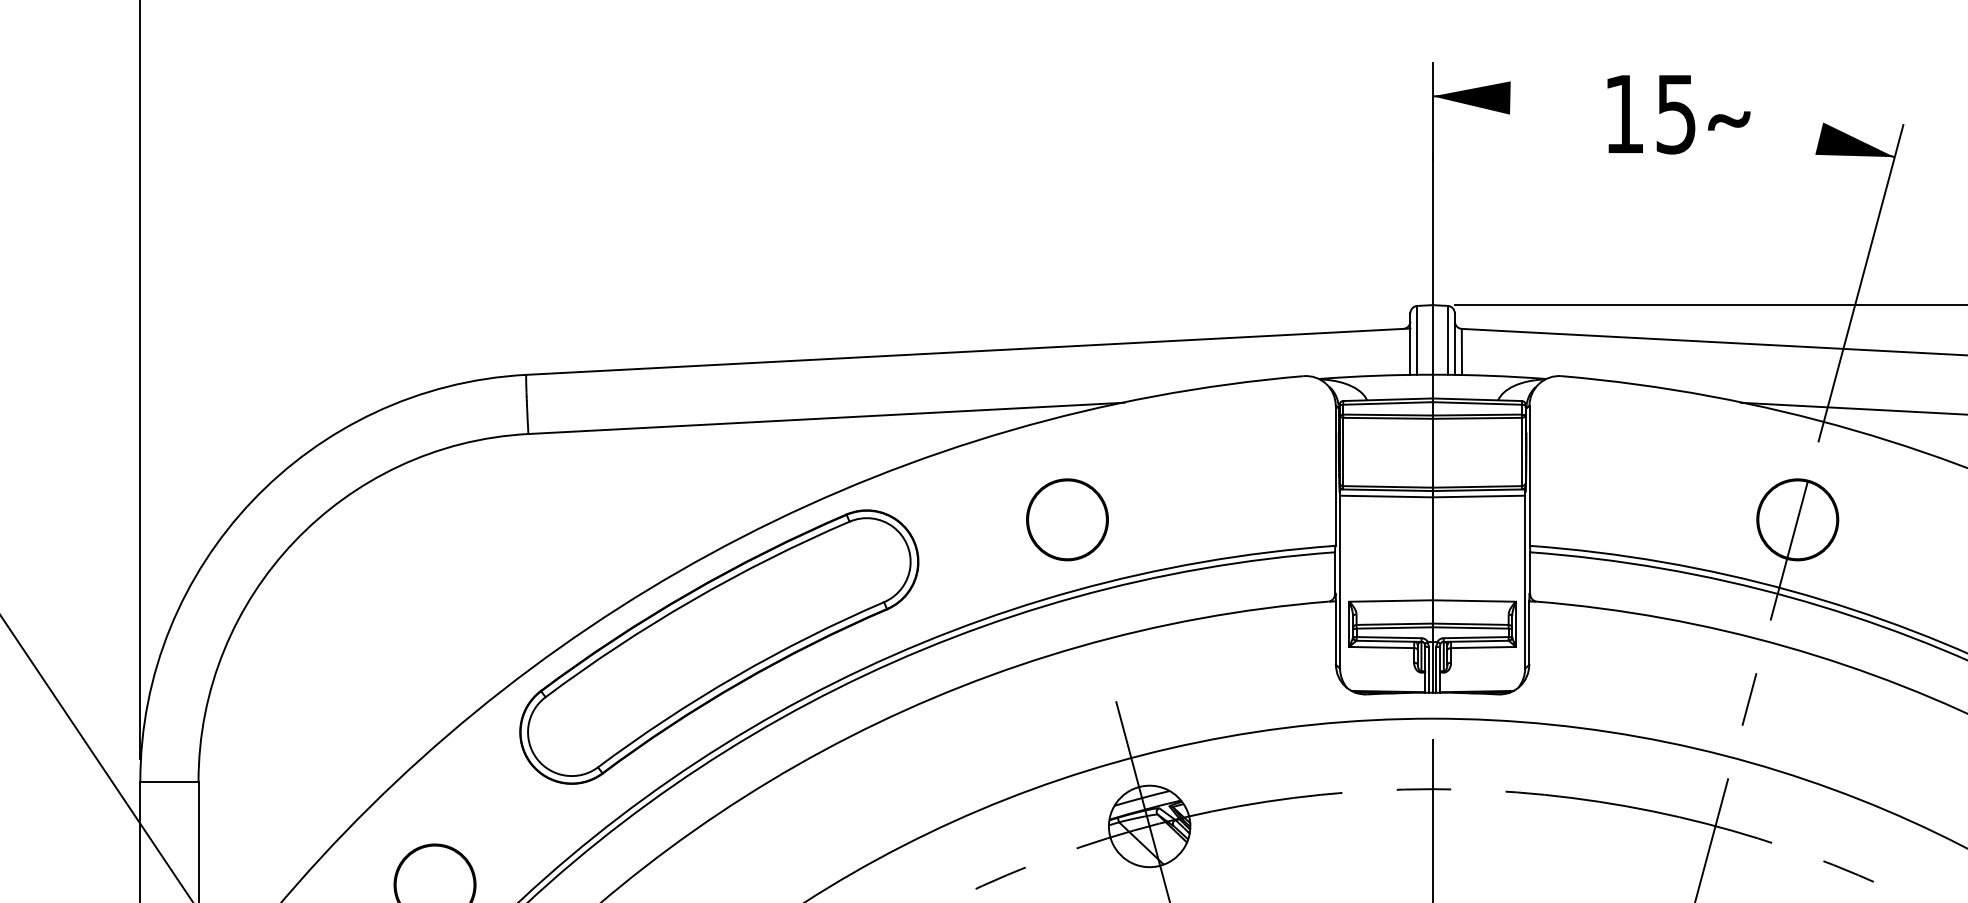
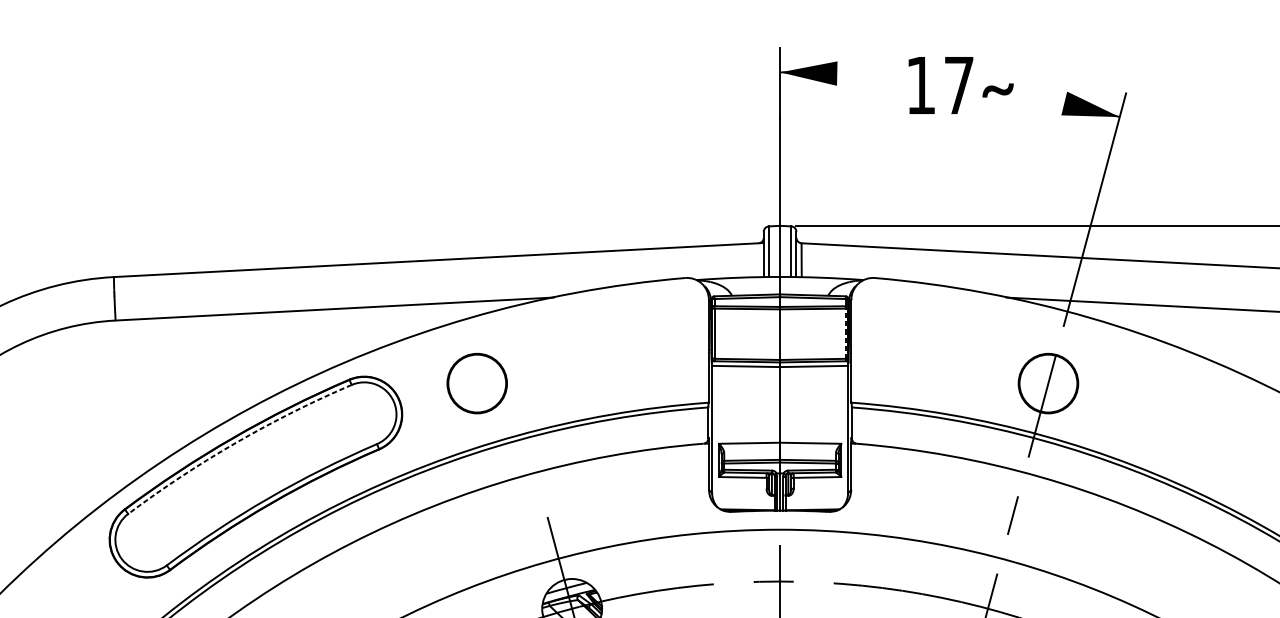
text: (1675, 114) -> (958, 85), 15 -> 17
line: (1521, 451) -> (845, 333), solid -> dashed
circle: (1067, 519) -> (477, 383), moved
arc: (692, 600) -> (236, 442), solid -> dashed

